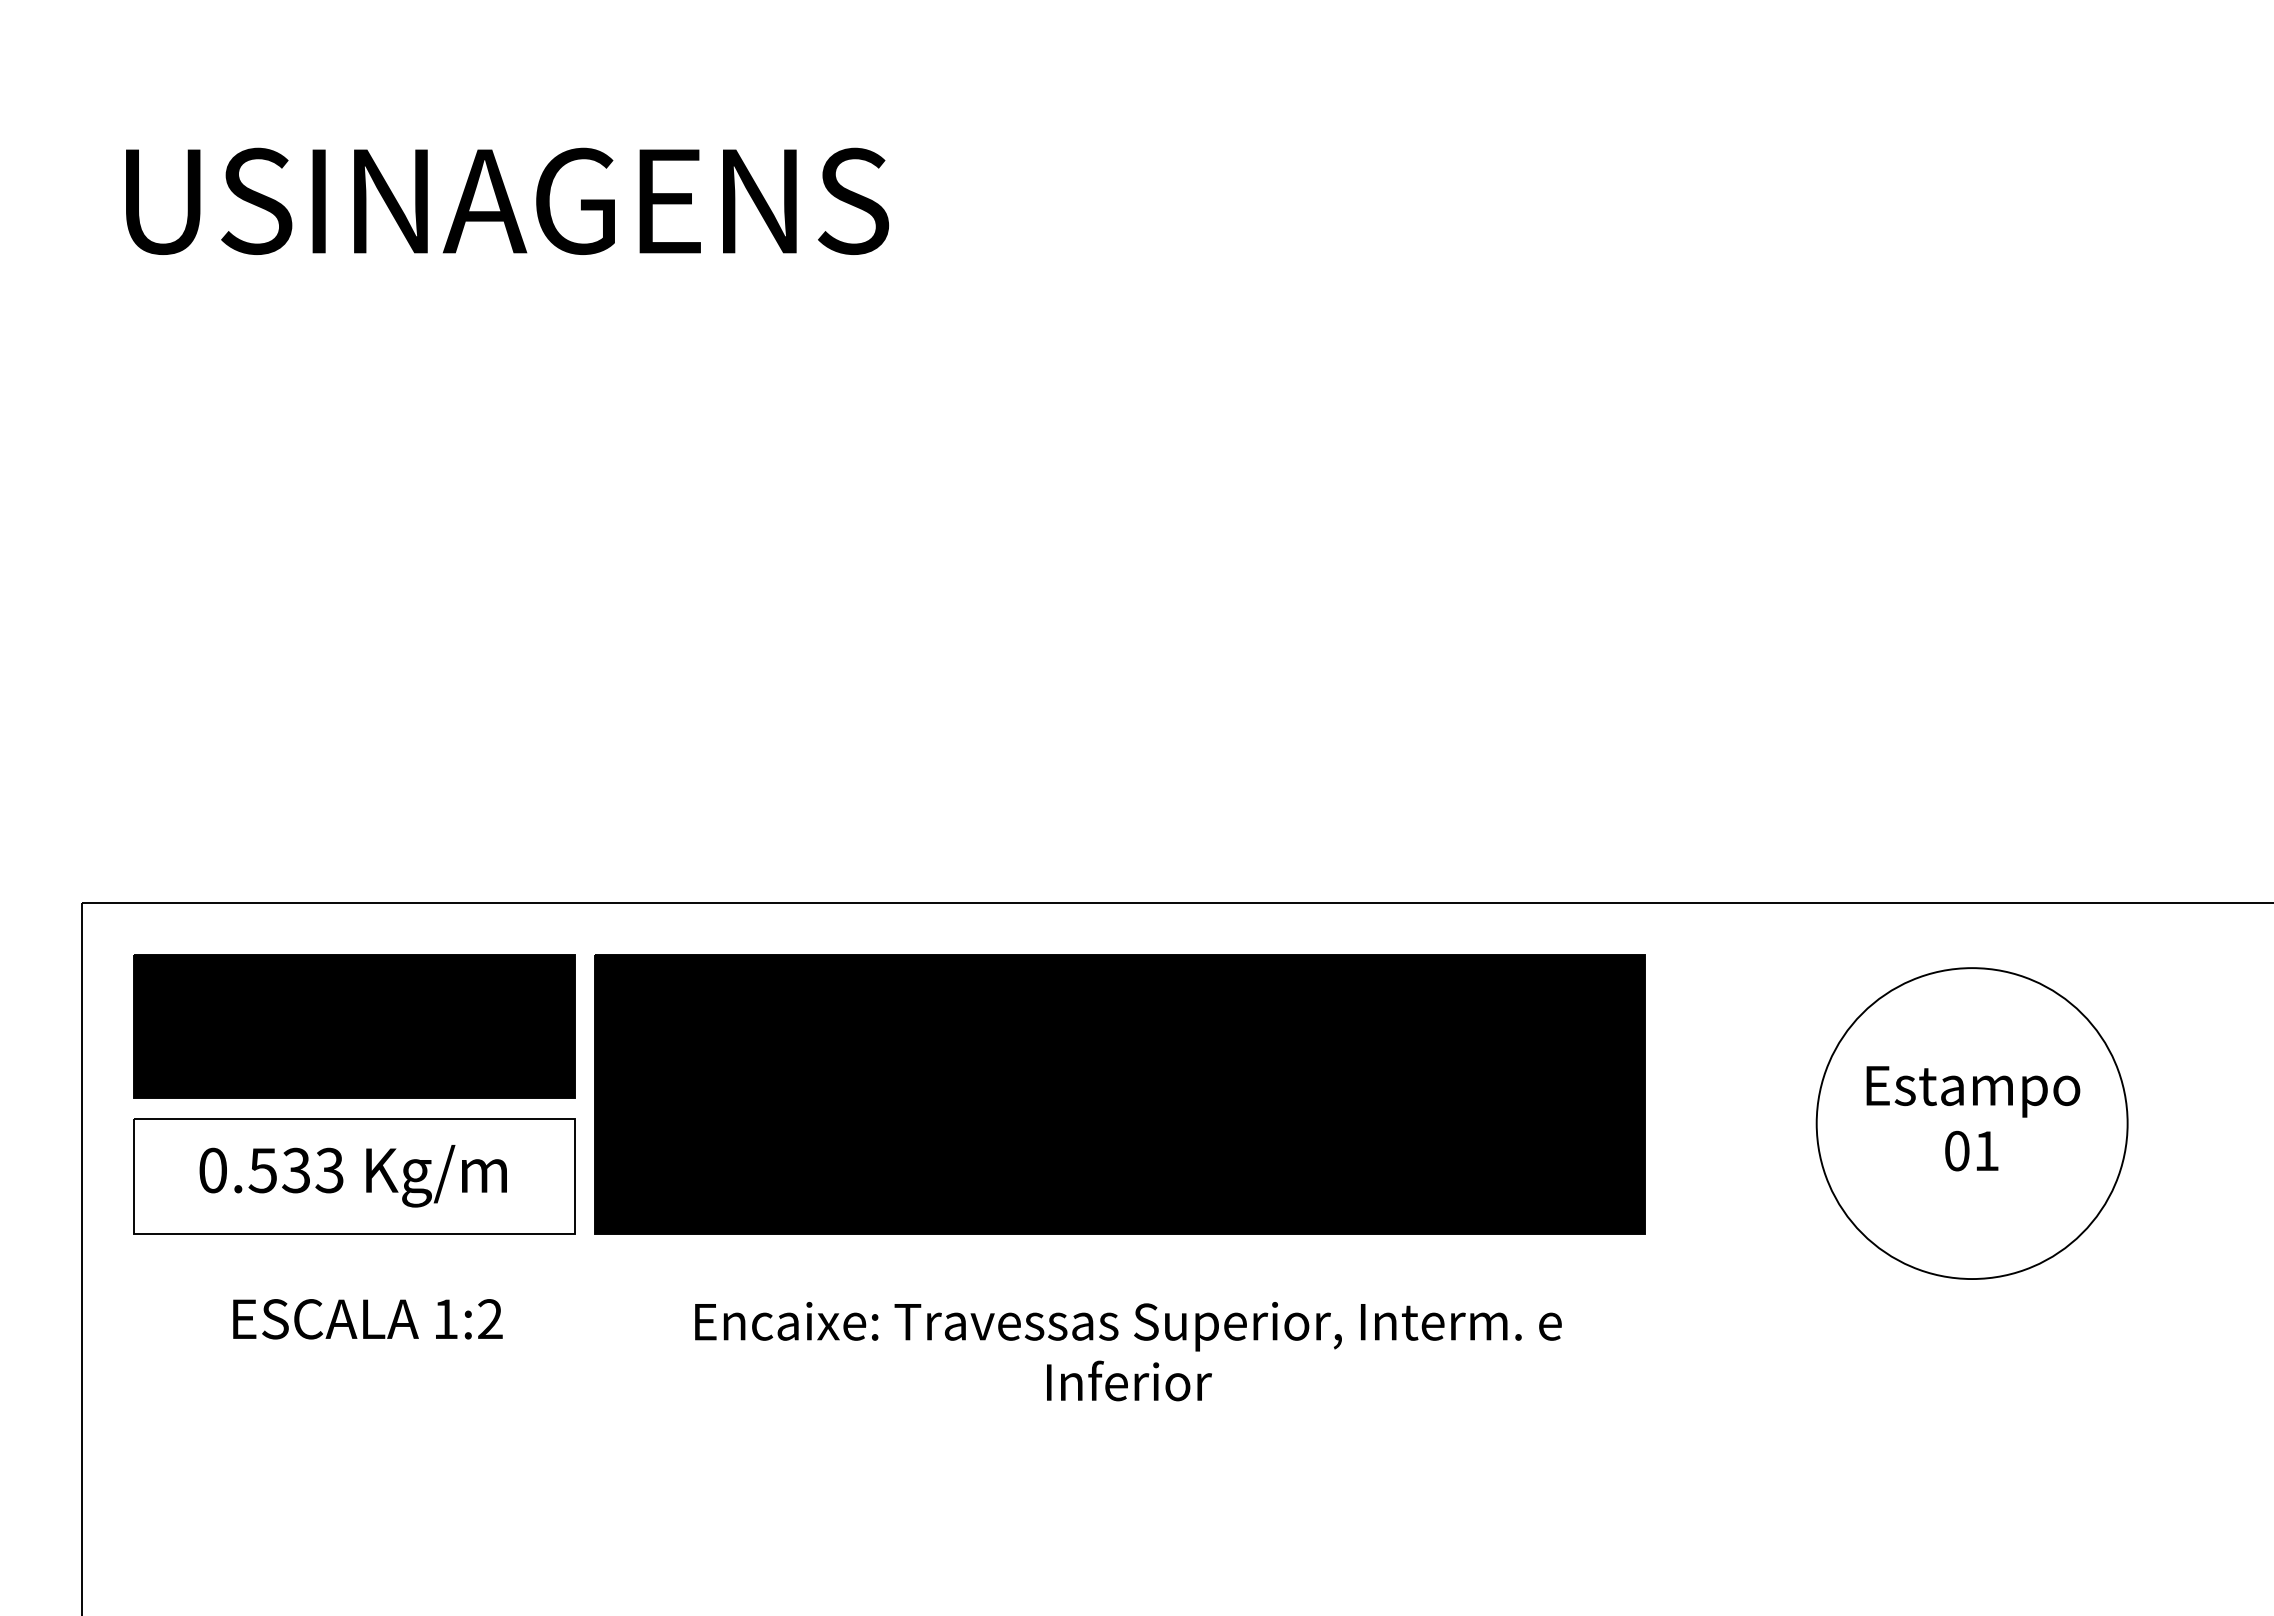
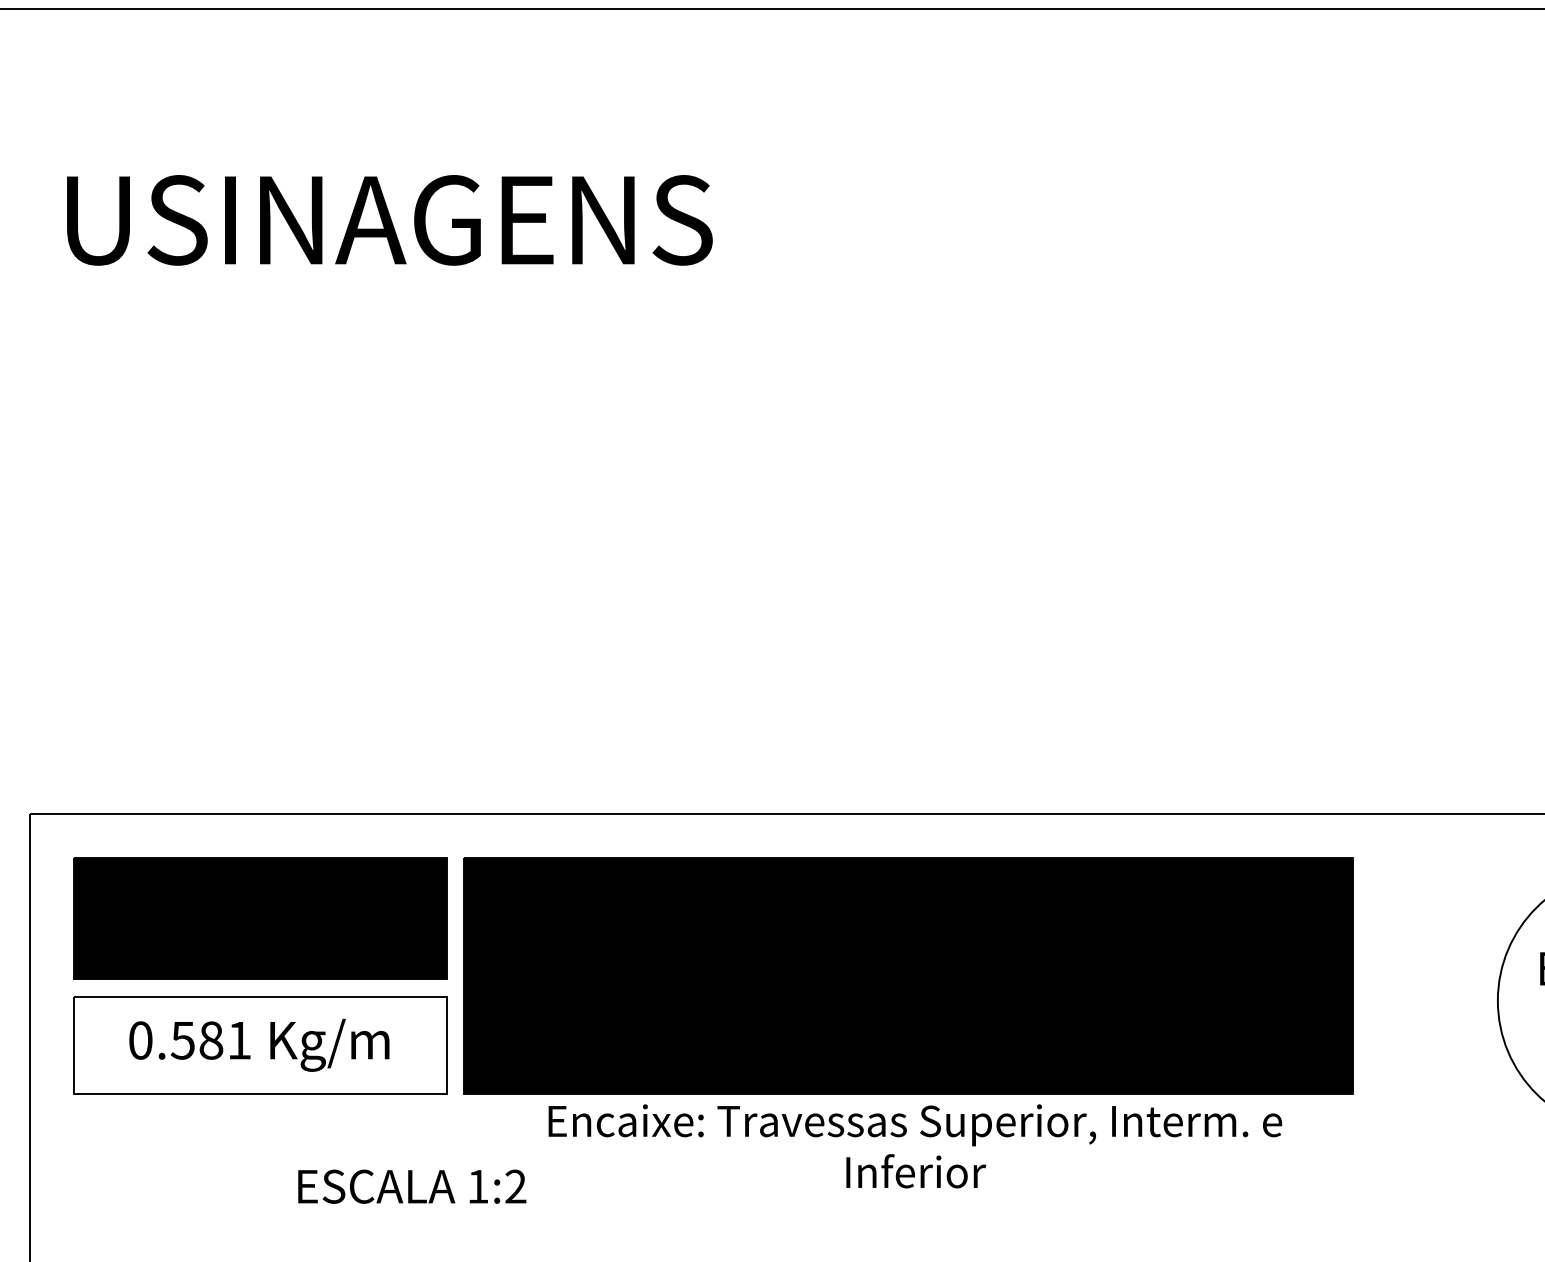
text: (312, 1170) -> (224, 1040), 0.533 -> 0.581
text: (367, 1319) -> (411, 1186), moved
text: (1128, 1351) -> (915, 1146), moved

